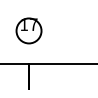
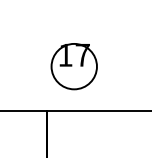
part: (28, 30) -> (73, 65), moved

